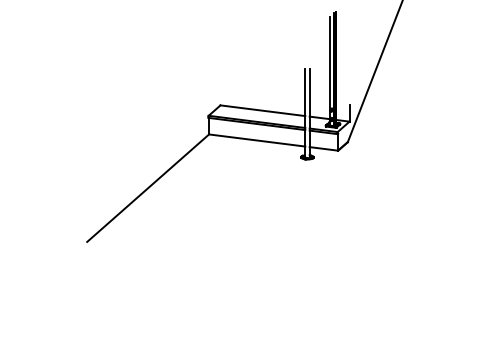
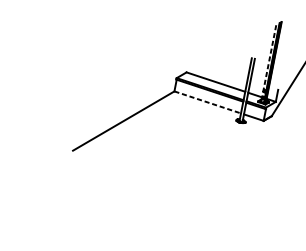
line: (329, 72) -> (268, 64), solid -> dashed
line: (257, 140) -> (207, 102), solid -> dashed

